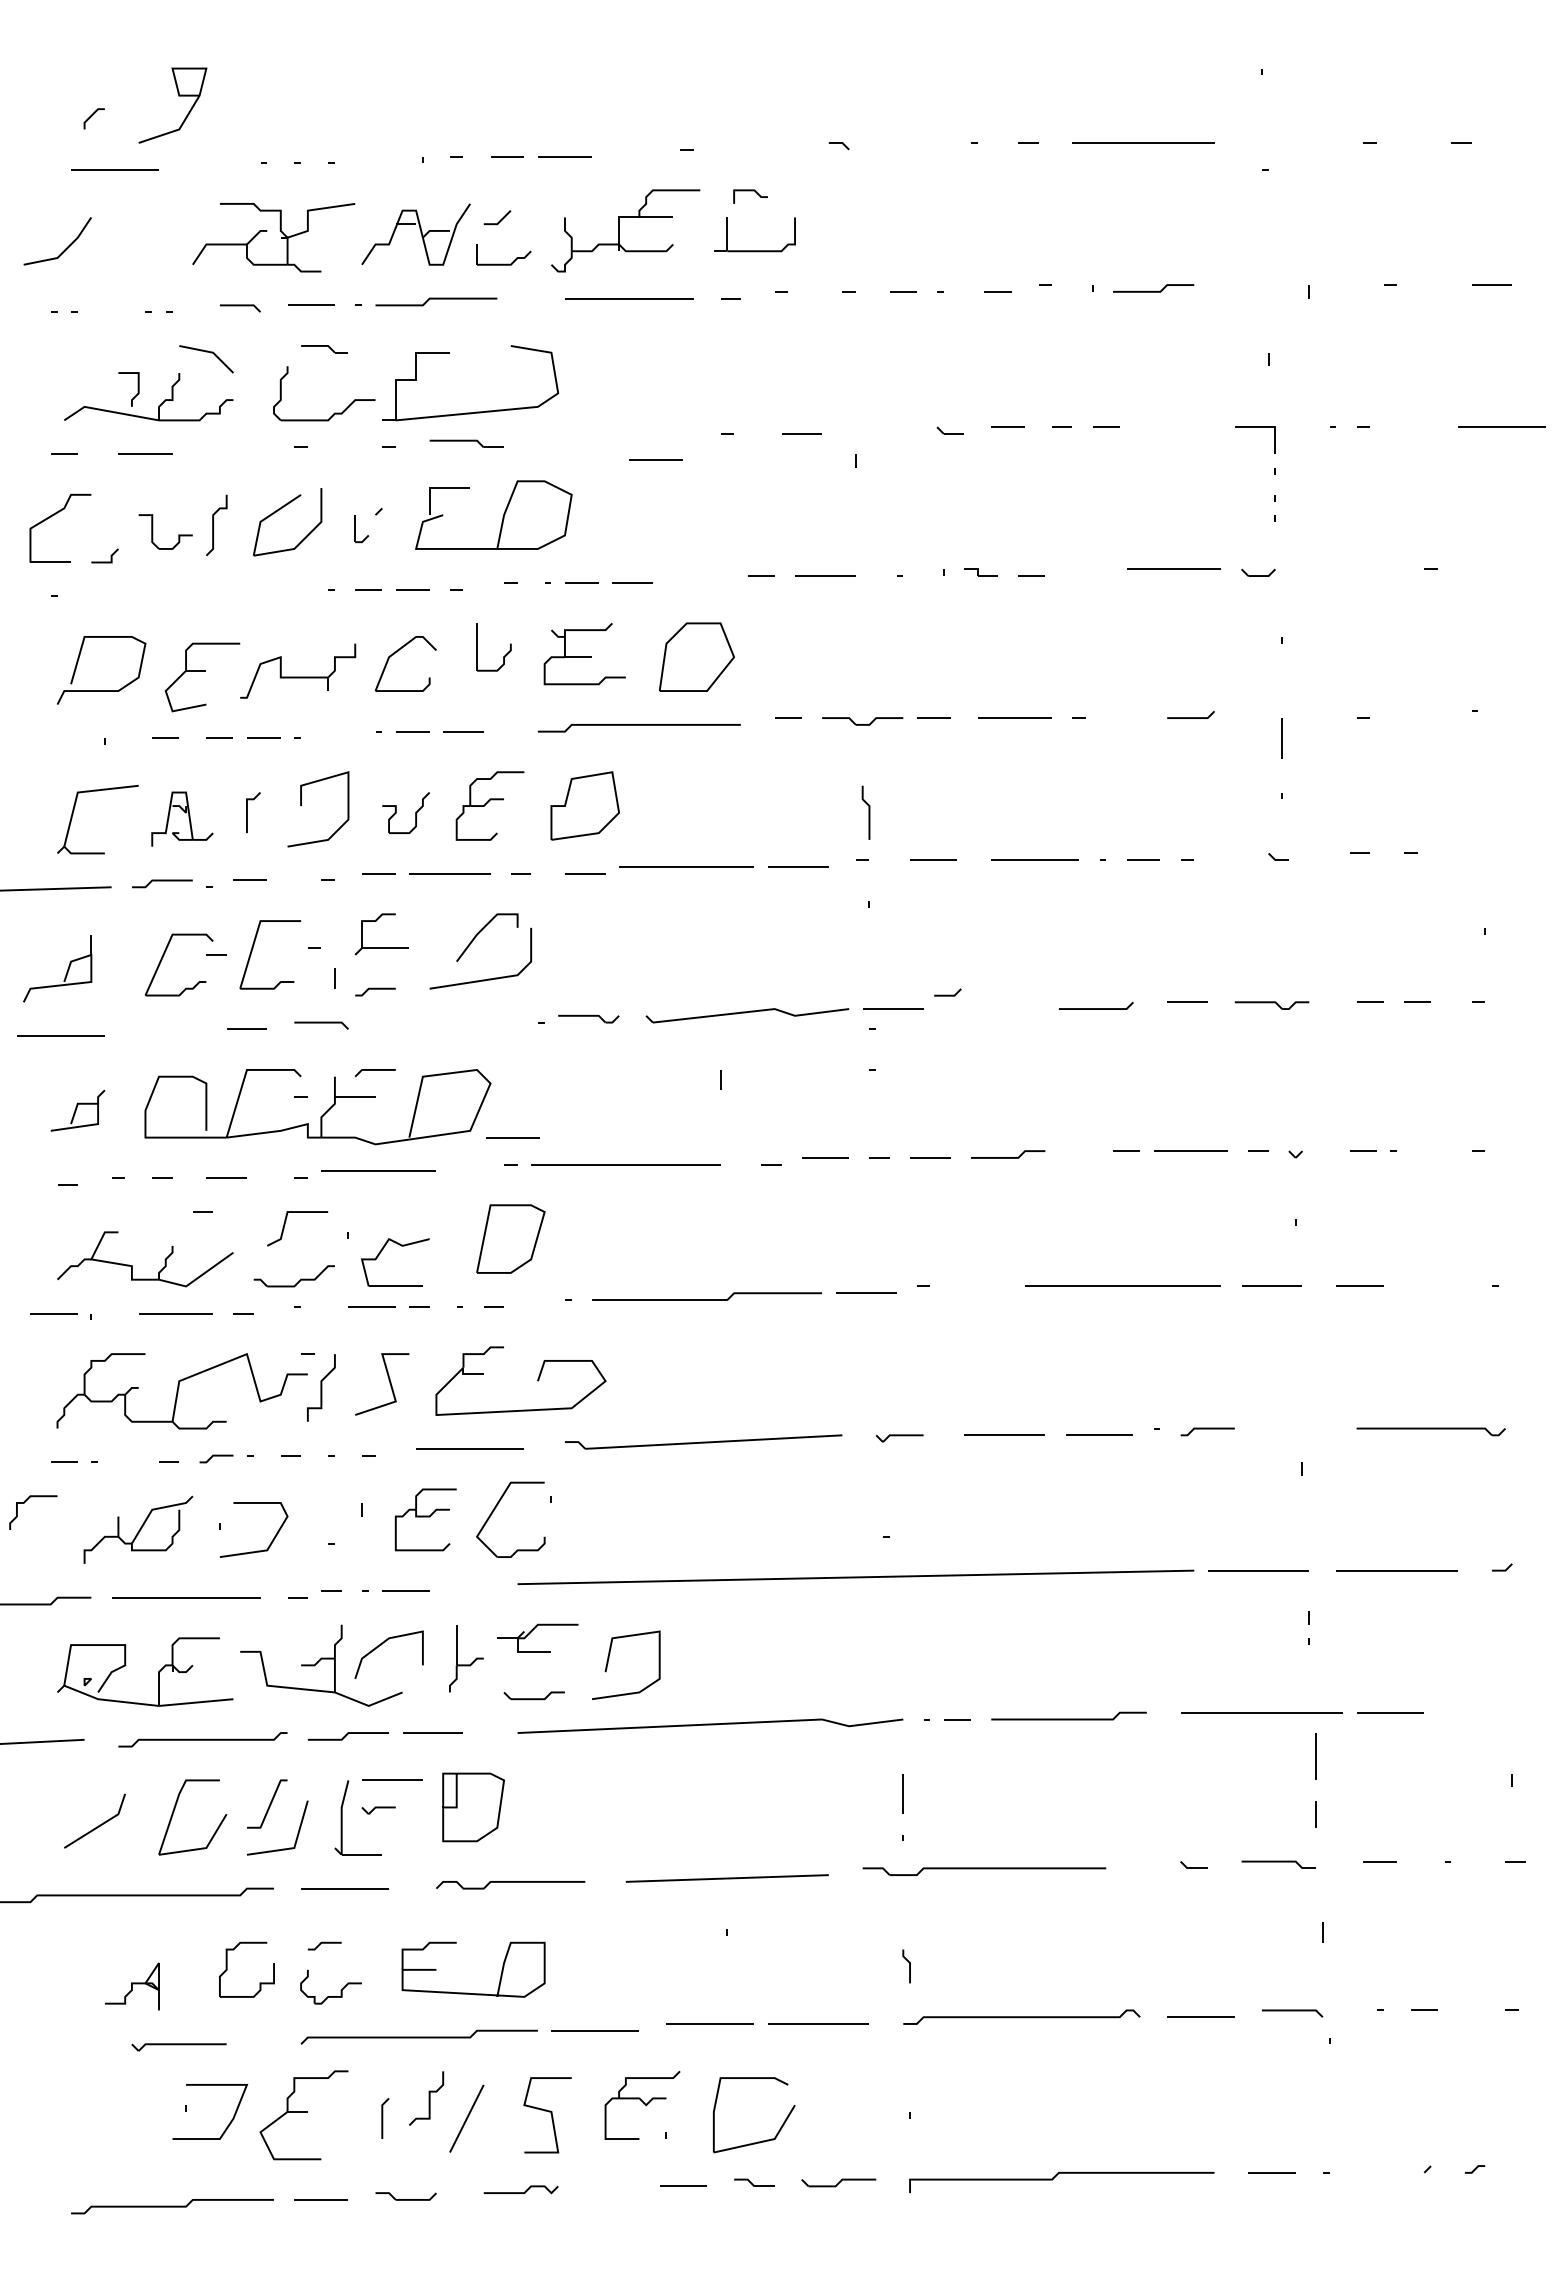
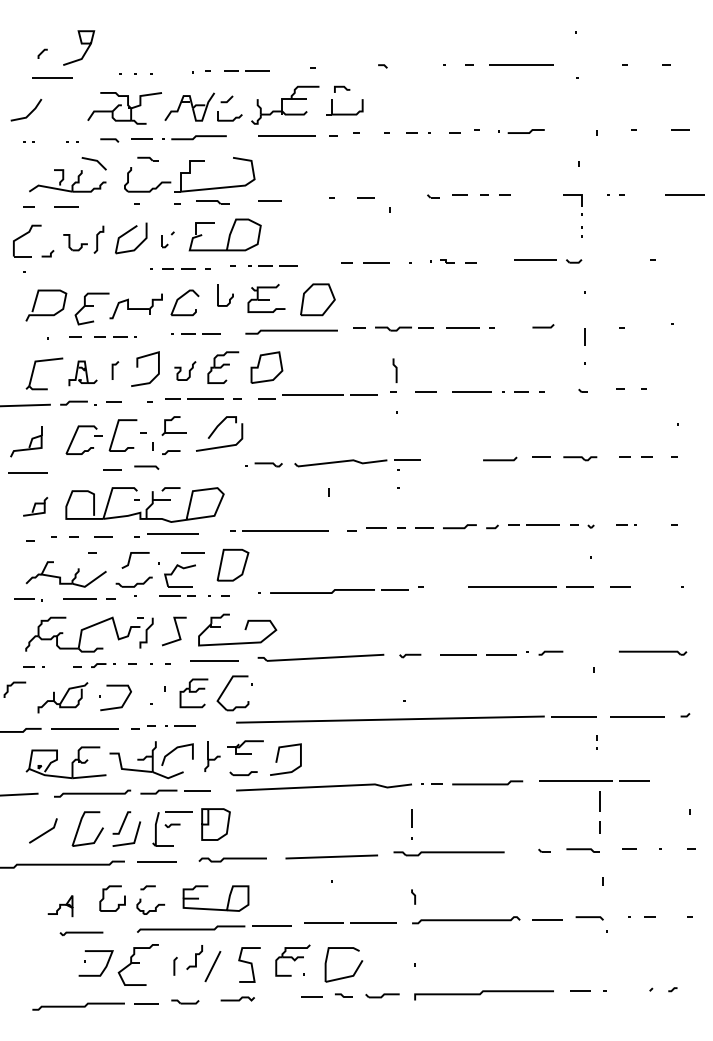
line: (654, 459) -> (269, 200), moved
line: (948, 994) -> (492, 527), moved
line: (511, 1136) -> (192, 552), moved

